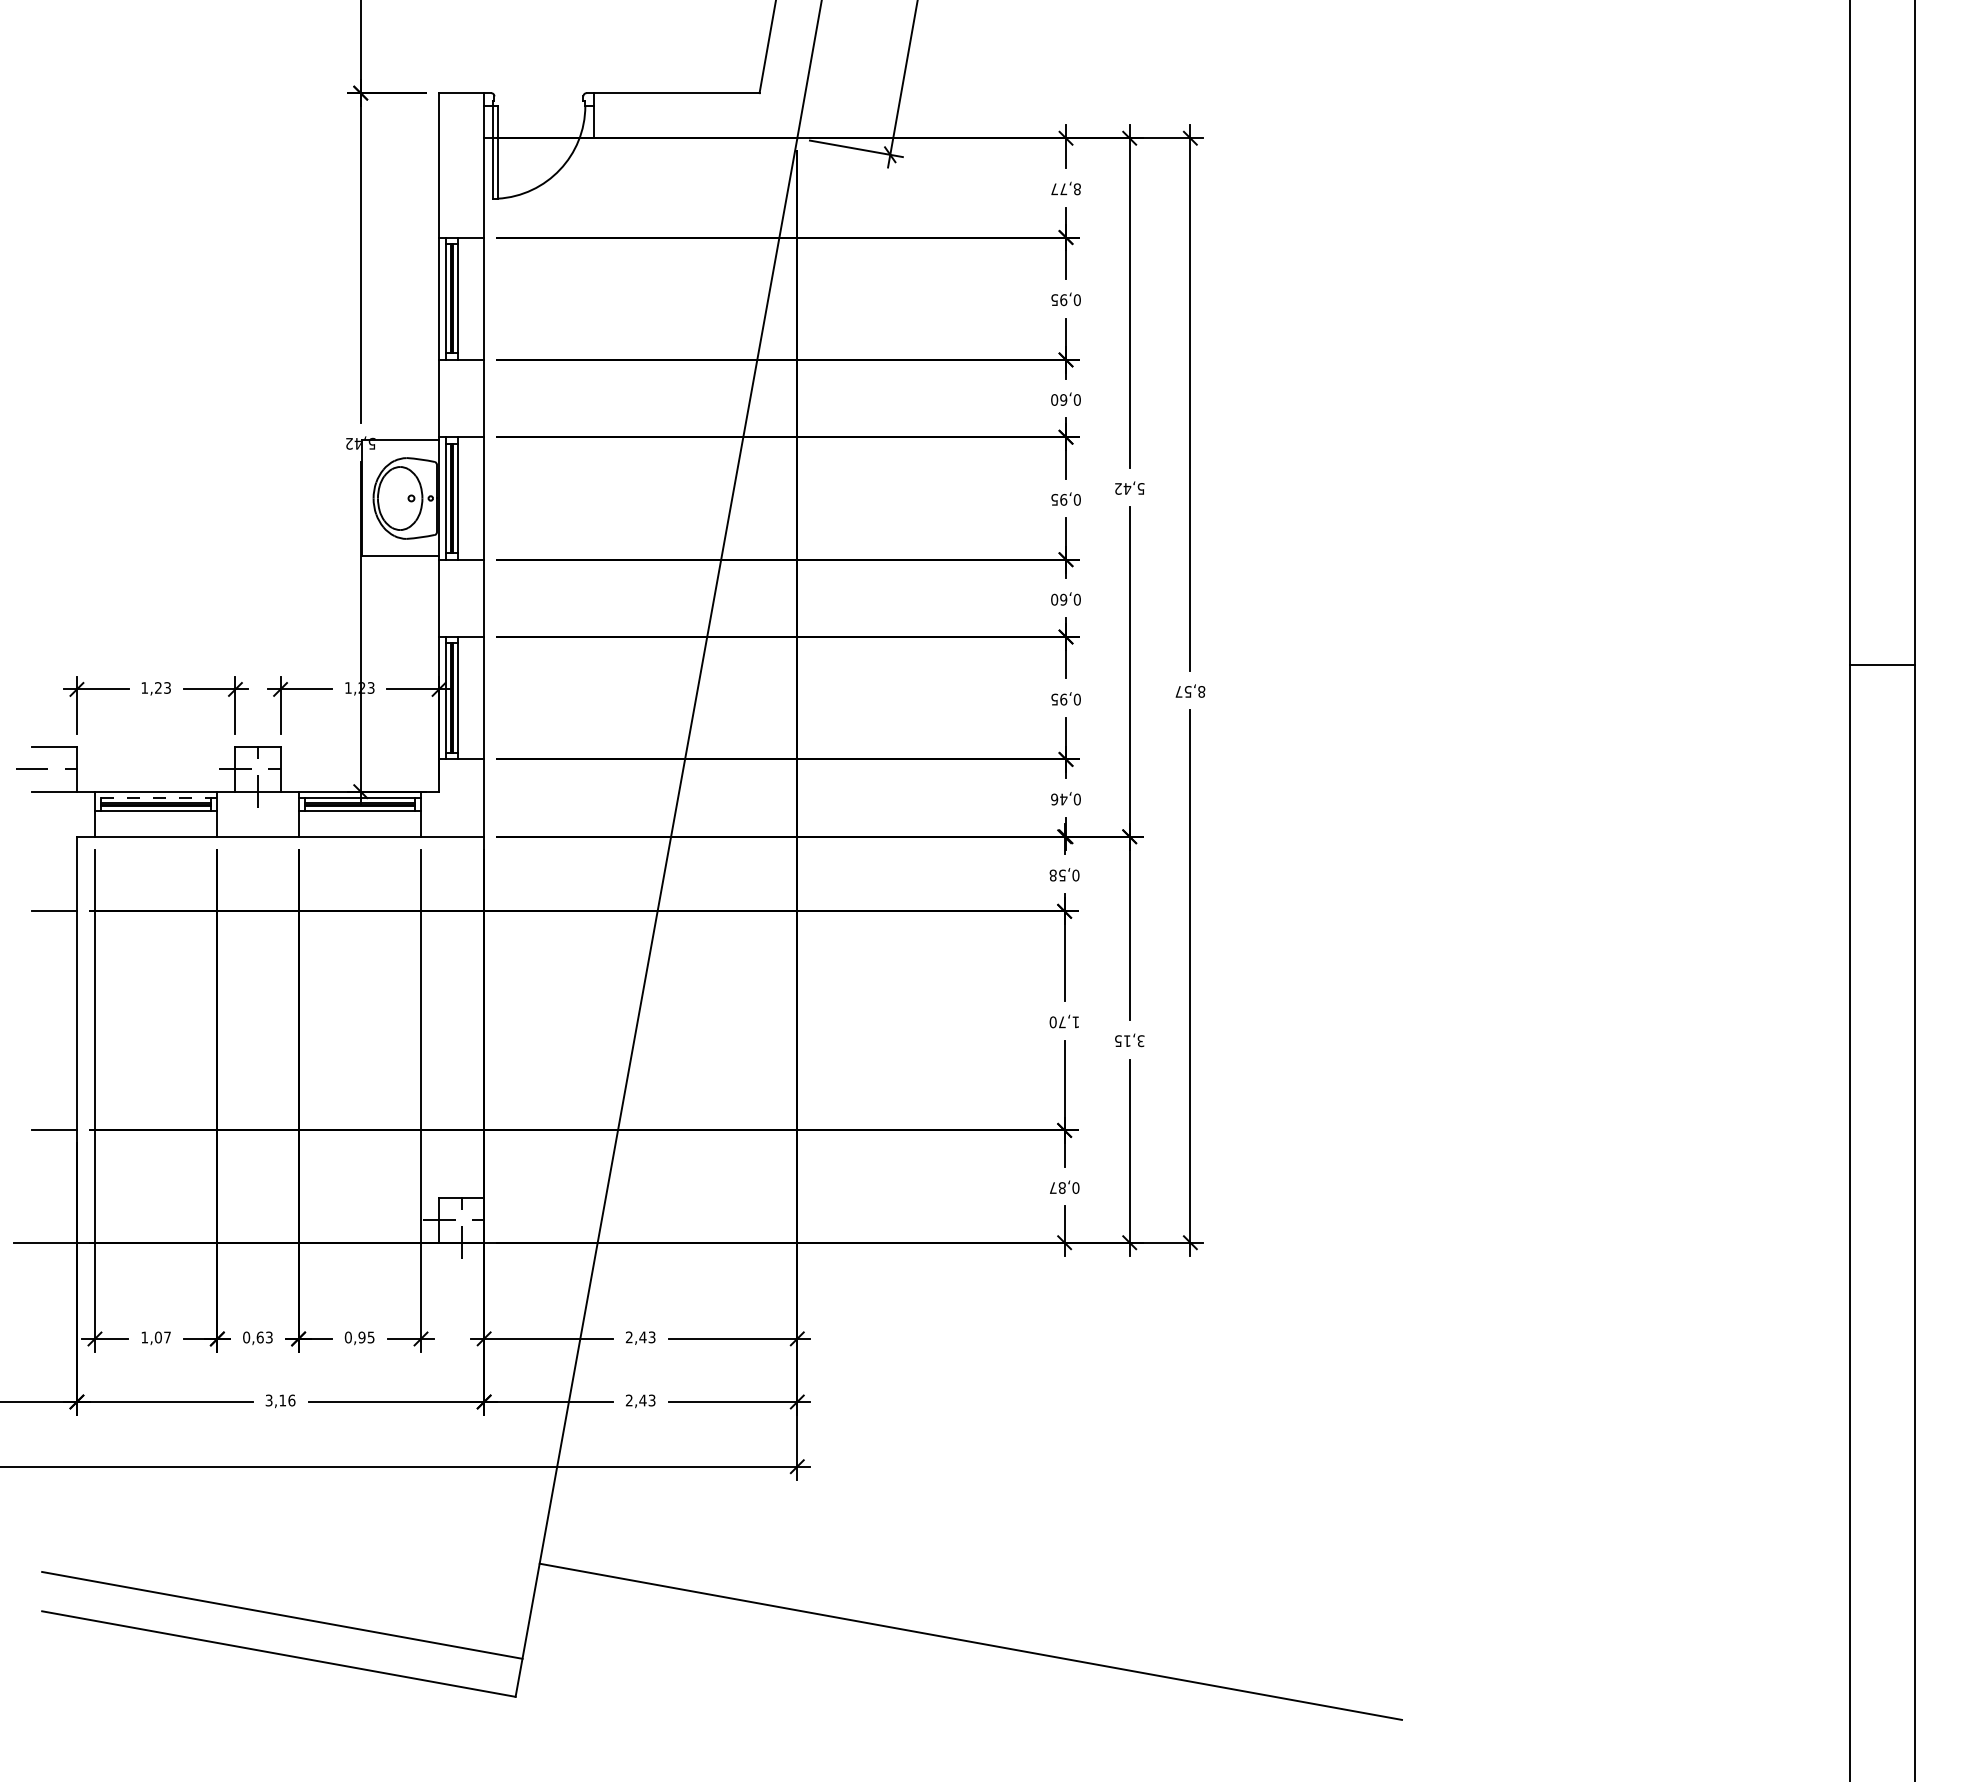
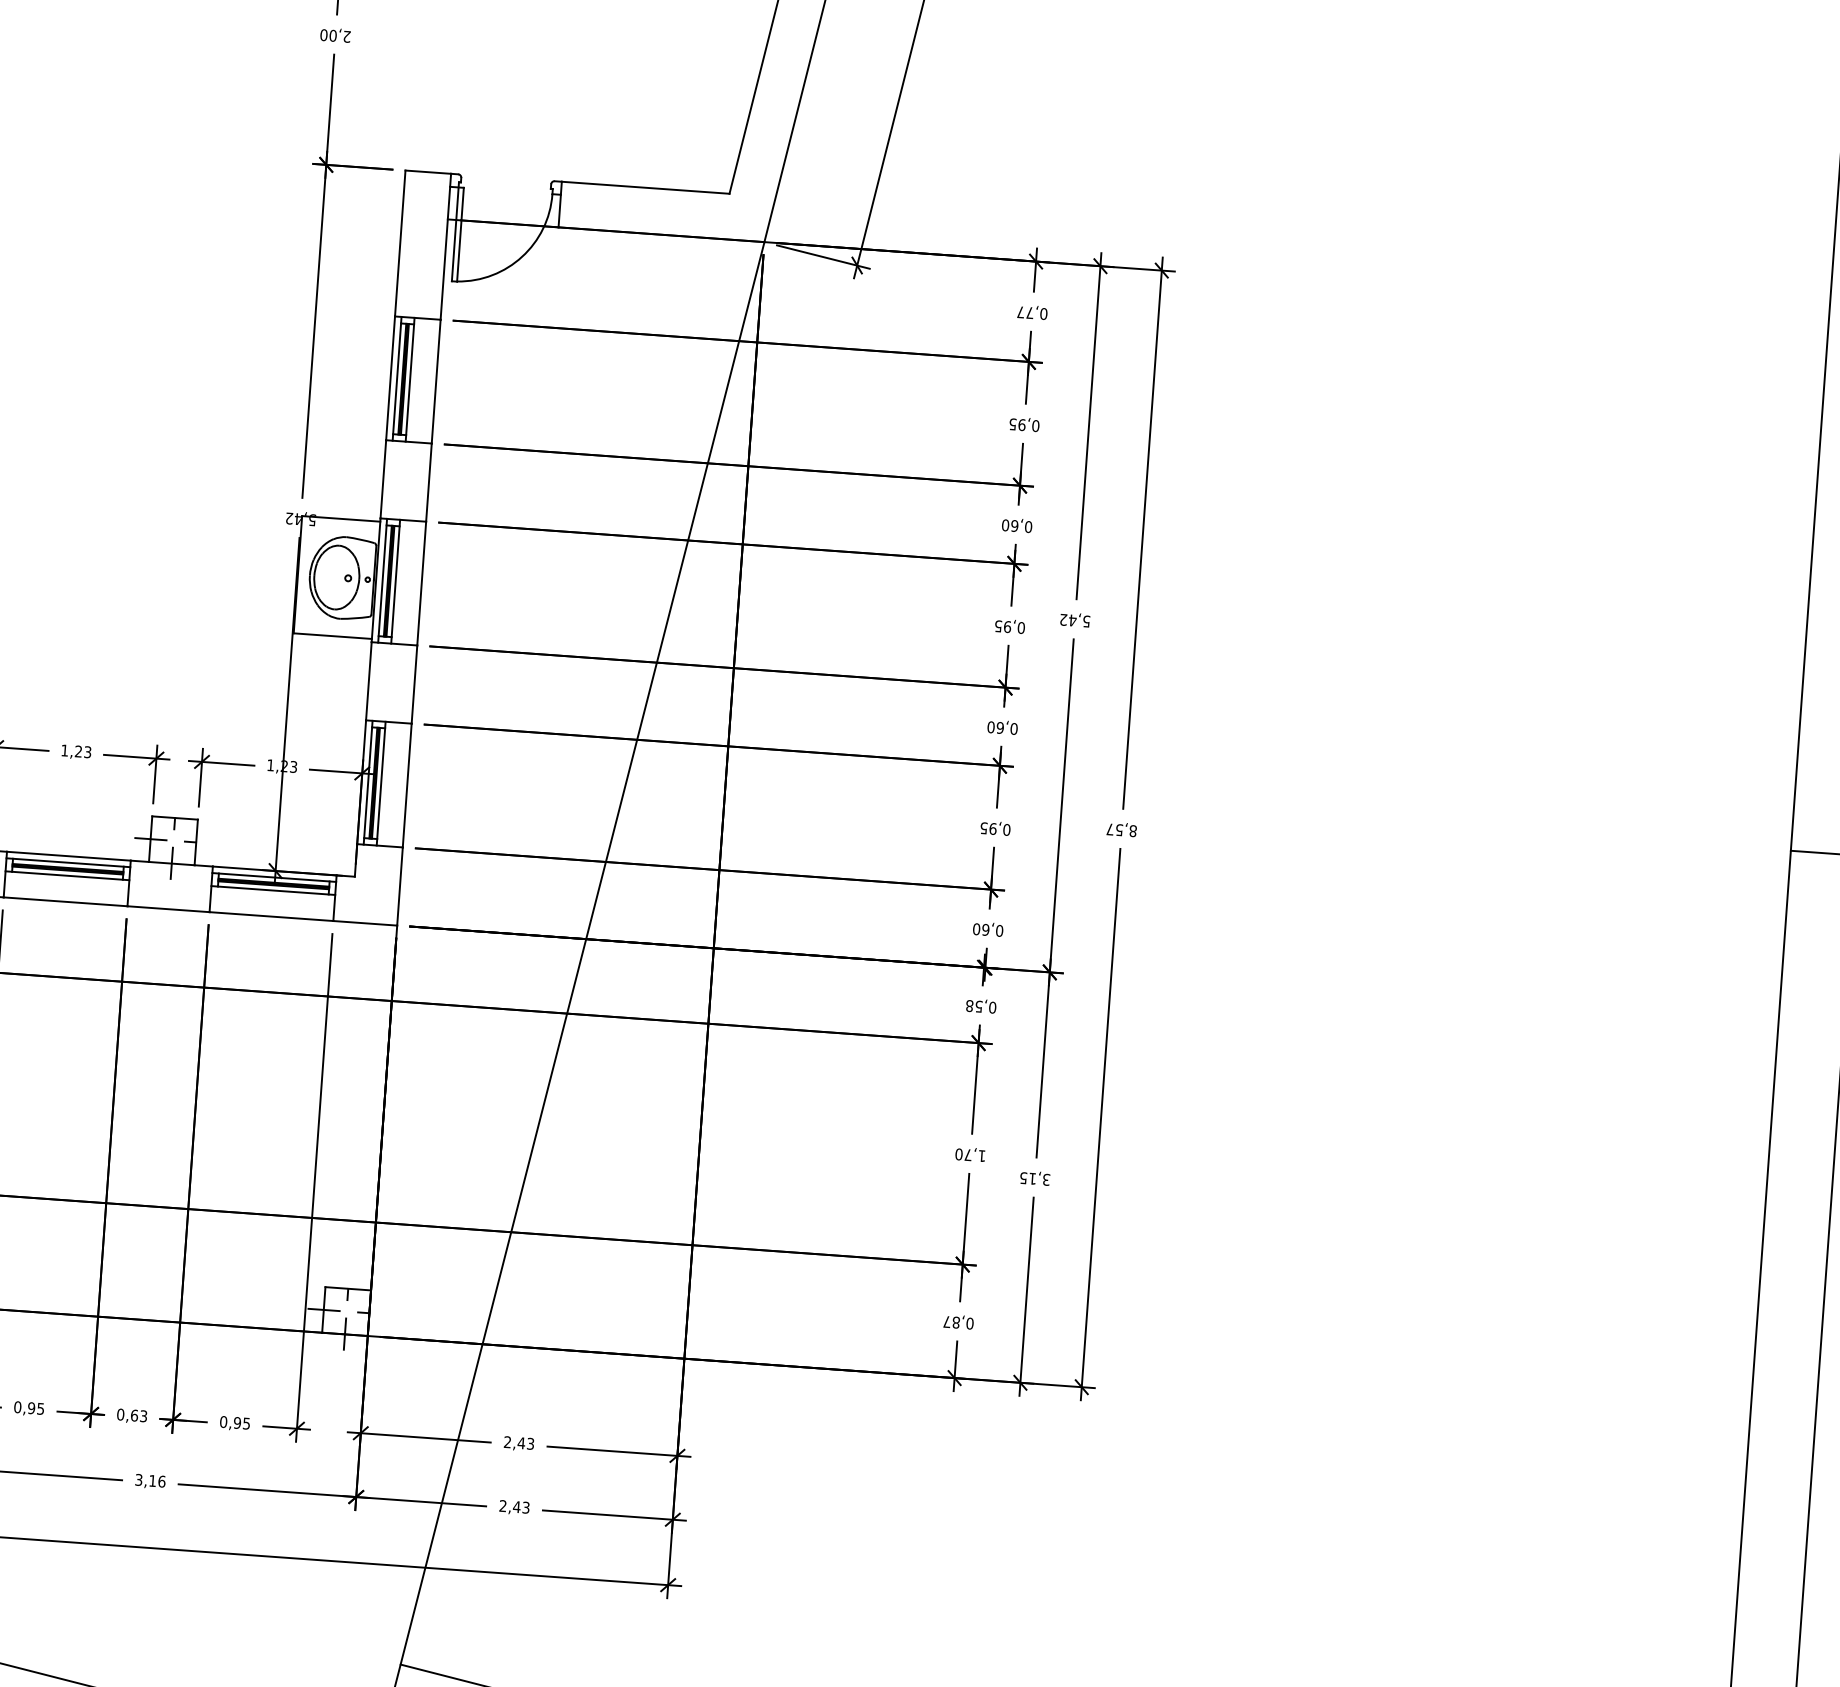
text: (1076, 188) -> (1043, 313), 8,77 -> 0,77
line: (155, 798) -> (67, 863), dashed -> solid
text: (1059, 799) -> (981, 929), 0,46 -> 0,60
text: (155, 1337) -> (28, 1408), 1,07 -> 0,95

